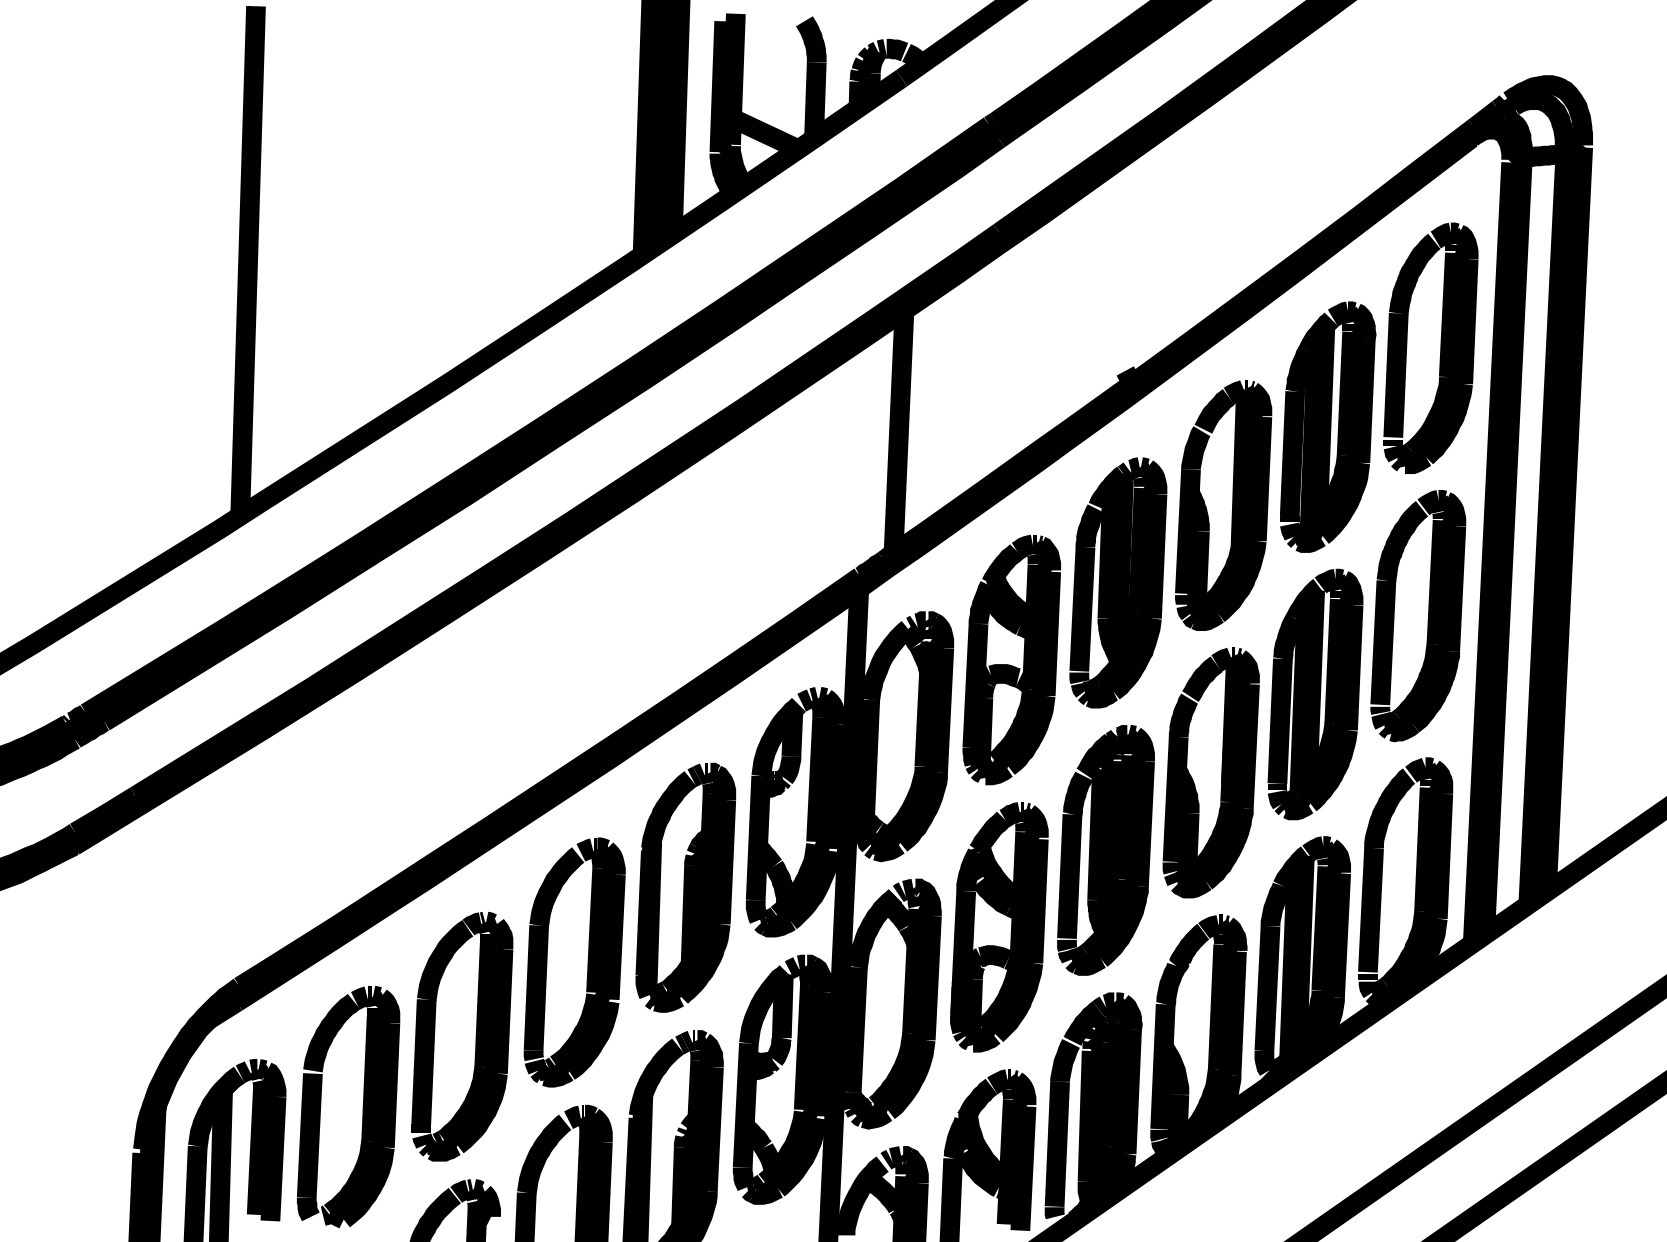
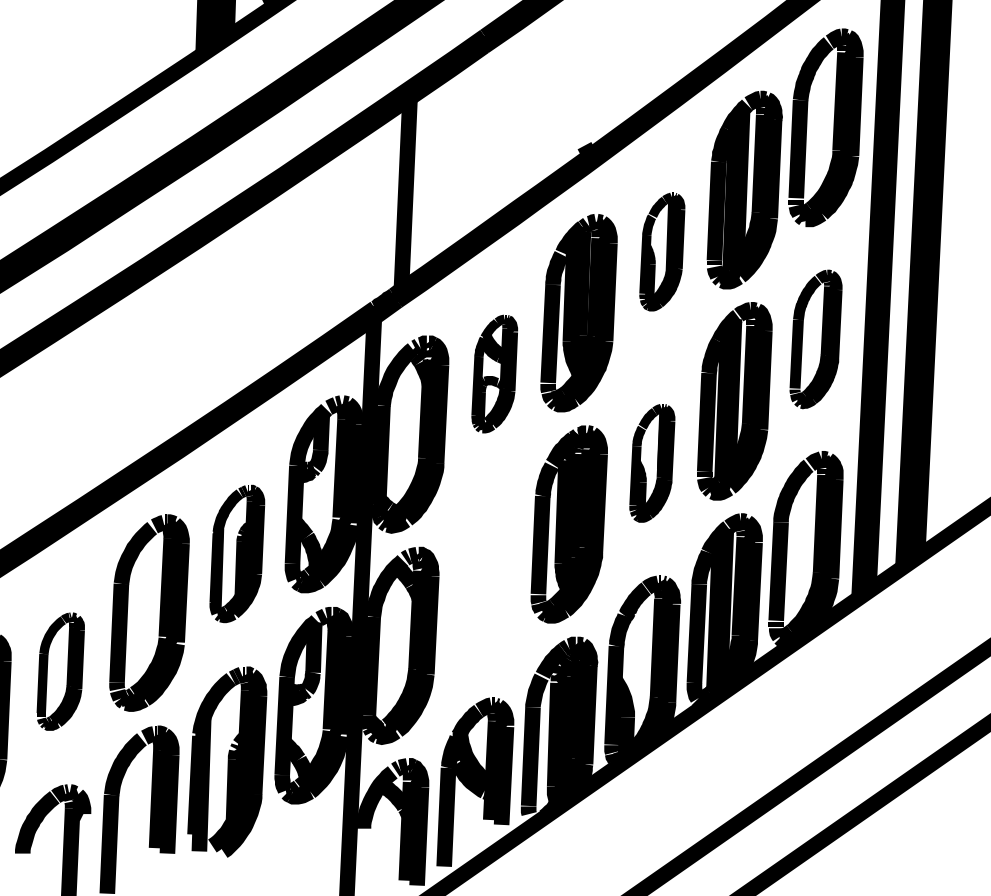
part: (1223, 505) -> (662, 251), size x0.6
part: (1418, 616) -> (816, 339), size x0.7
part: (1011, 659) -> (494, 373), size x0.6
part: (1210, 772) -> (651, 462), size x0.6
part: (685, 887) -> (237, 553), size x0.7
part: (999, 927) -> (485, 585), removed
part: (462, 1036) -> (60, 671), size x0.6

